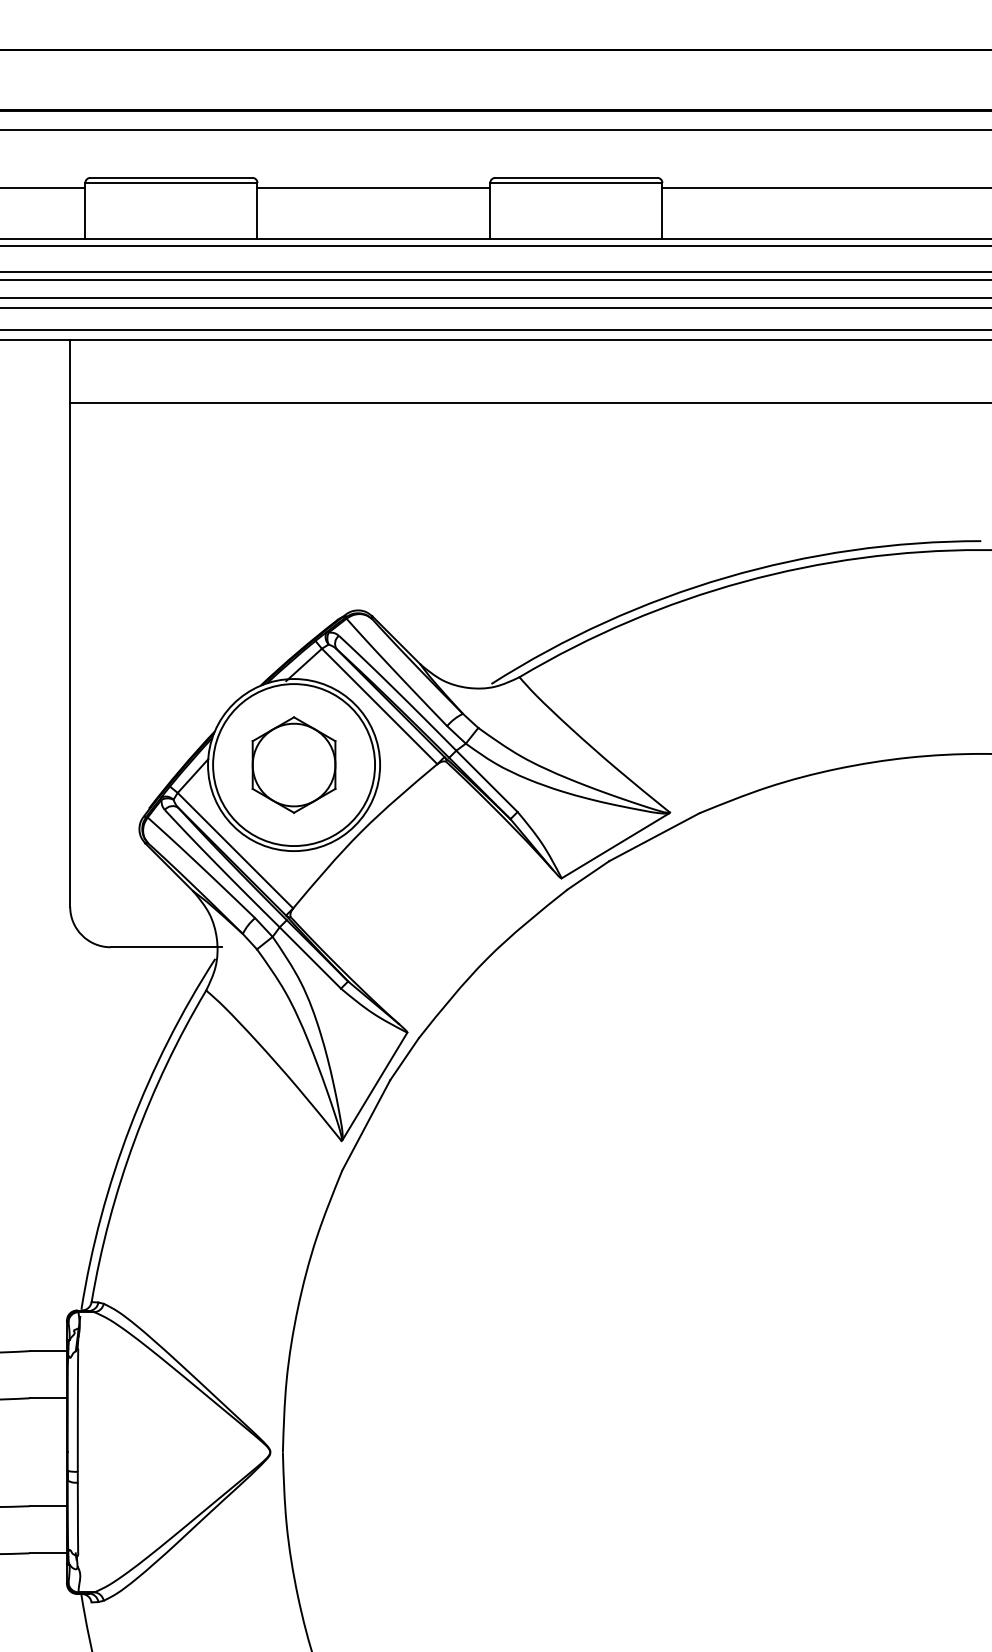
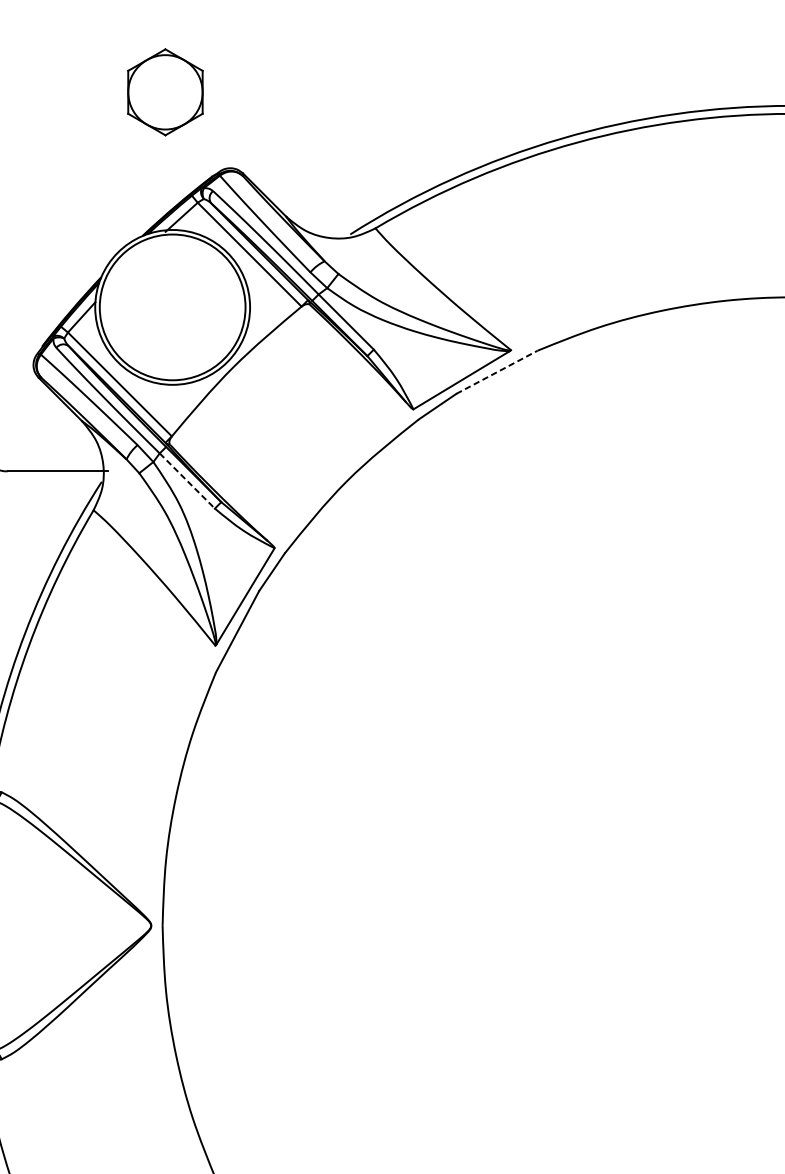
part: (293, 764) -> (164, 91), moved
line: (654, 836) -> (497, 371), solid -> dashed
line: (310, 958) -> (187, 481), solid -> dashed

